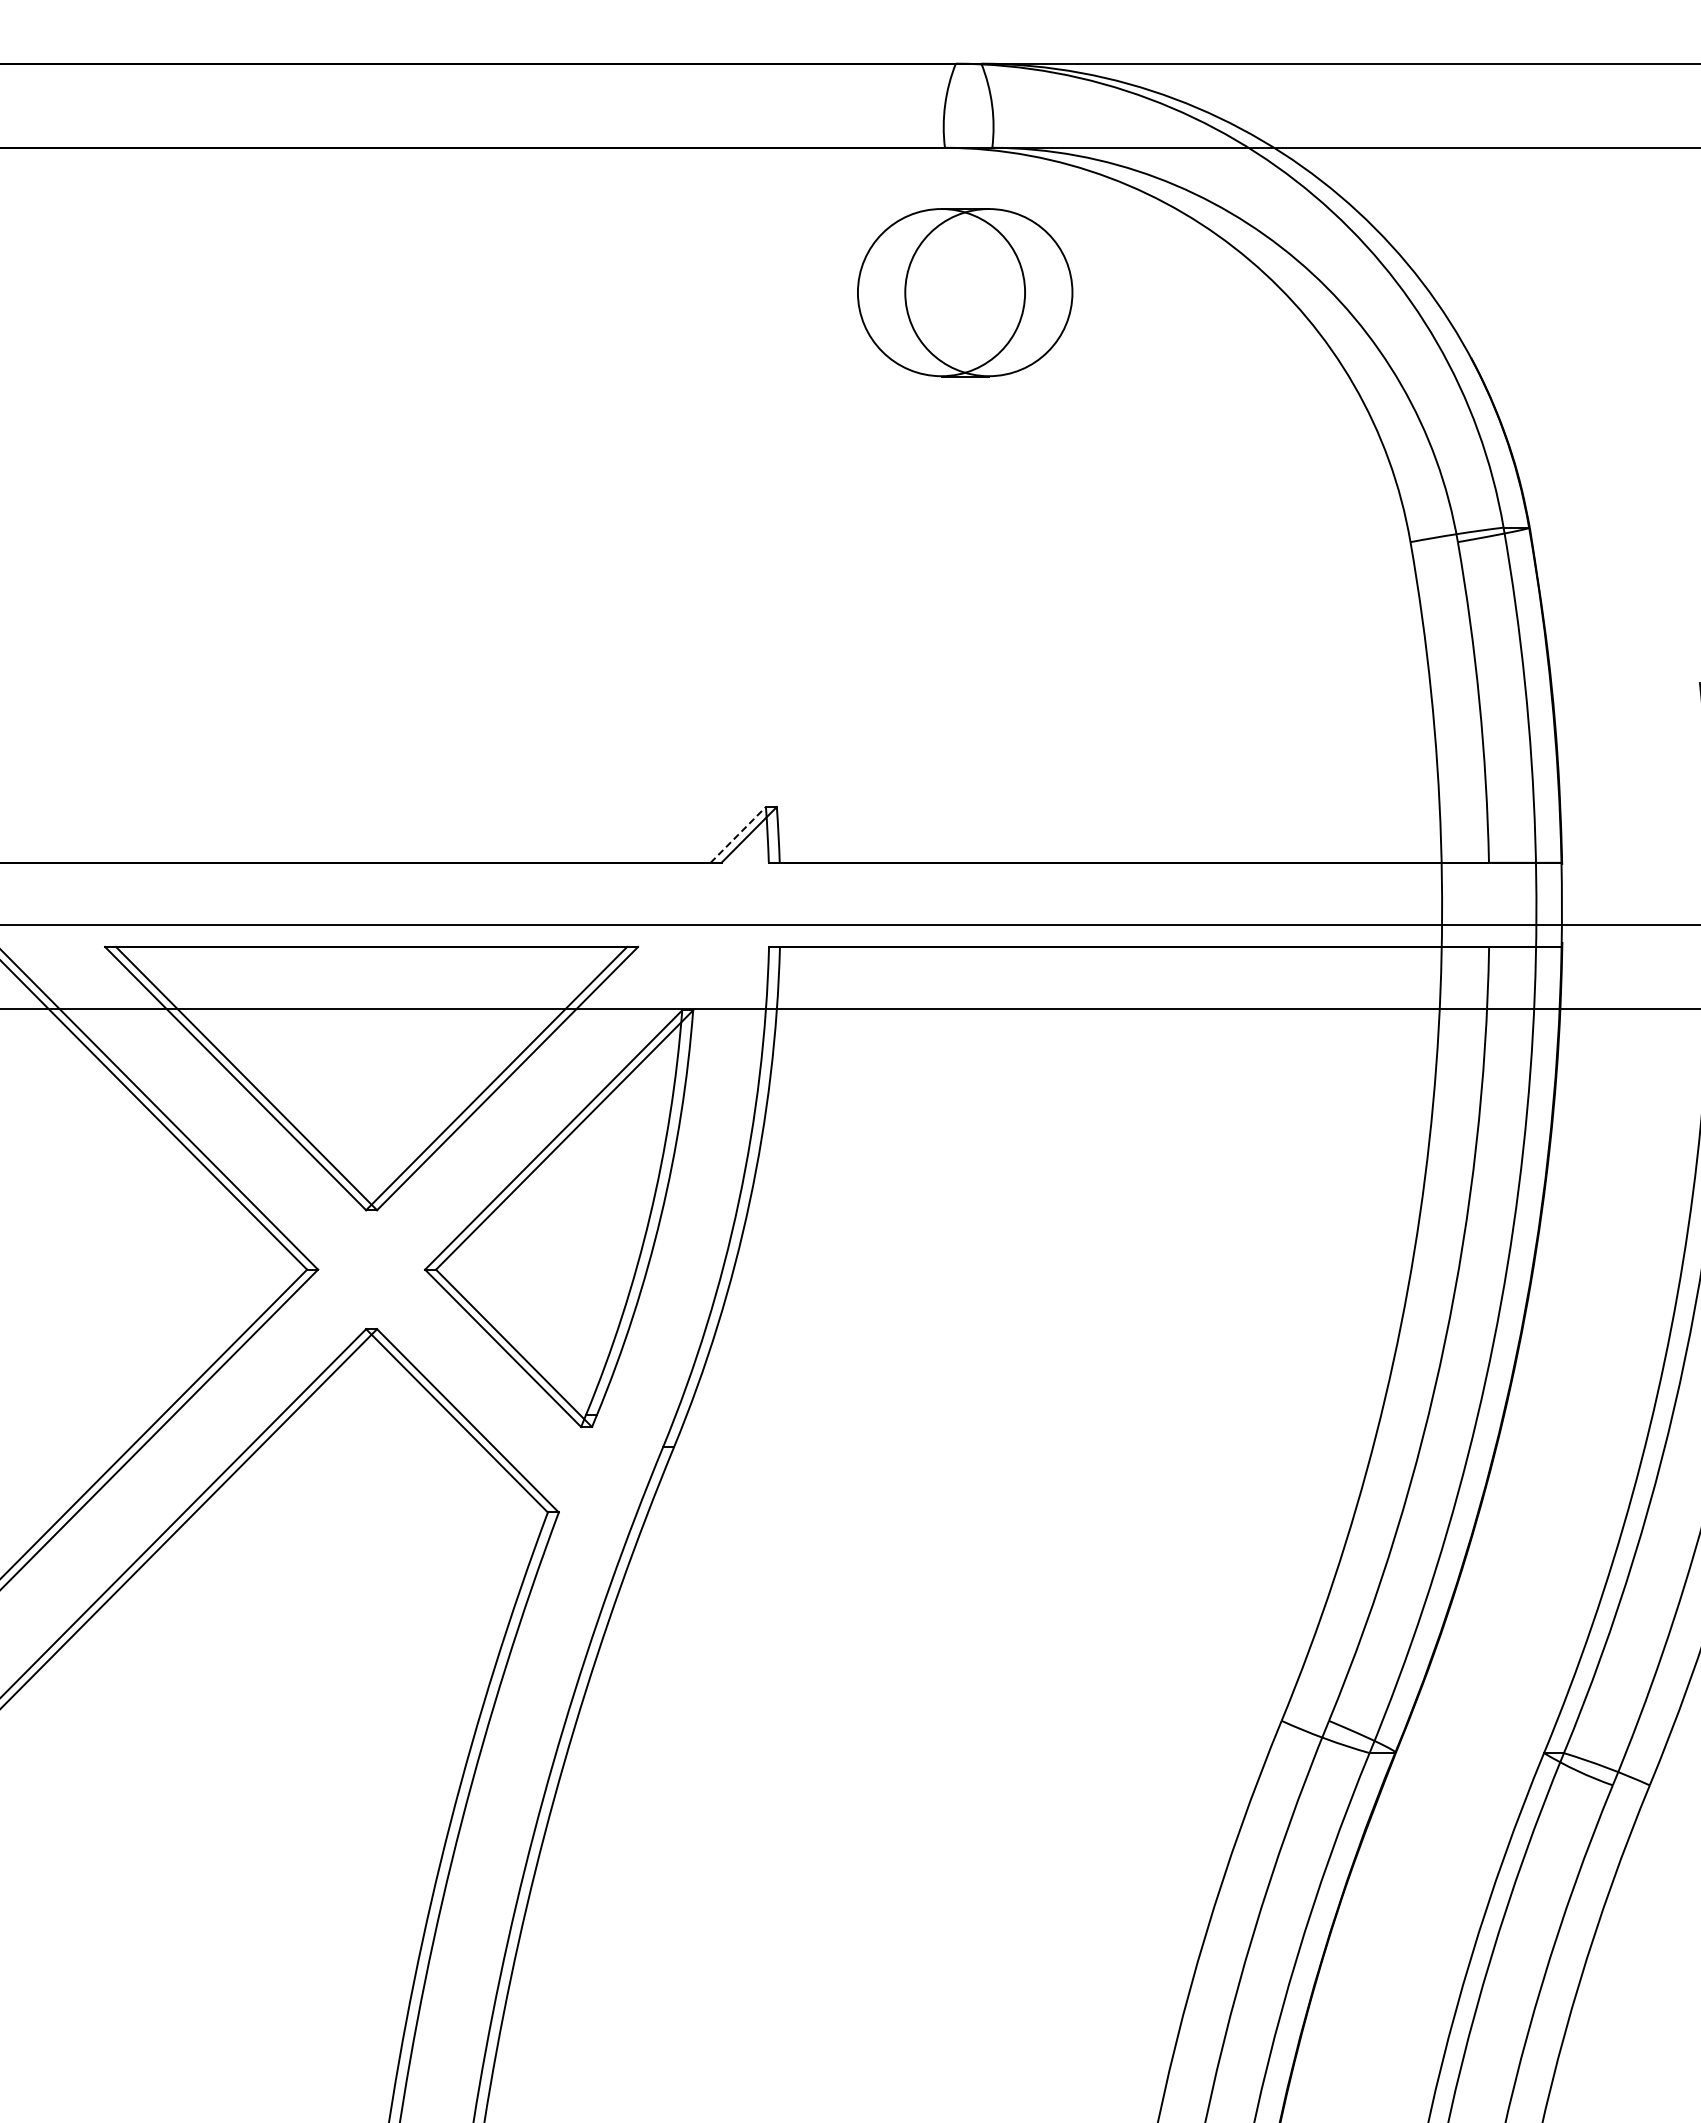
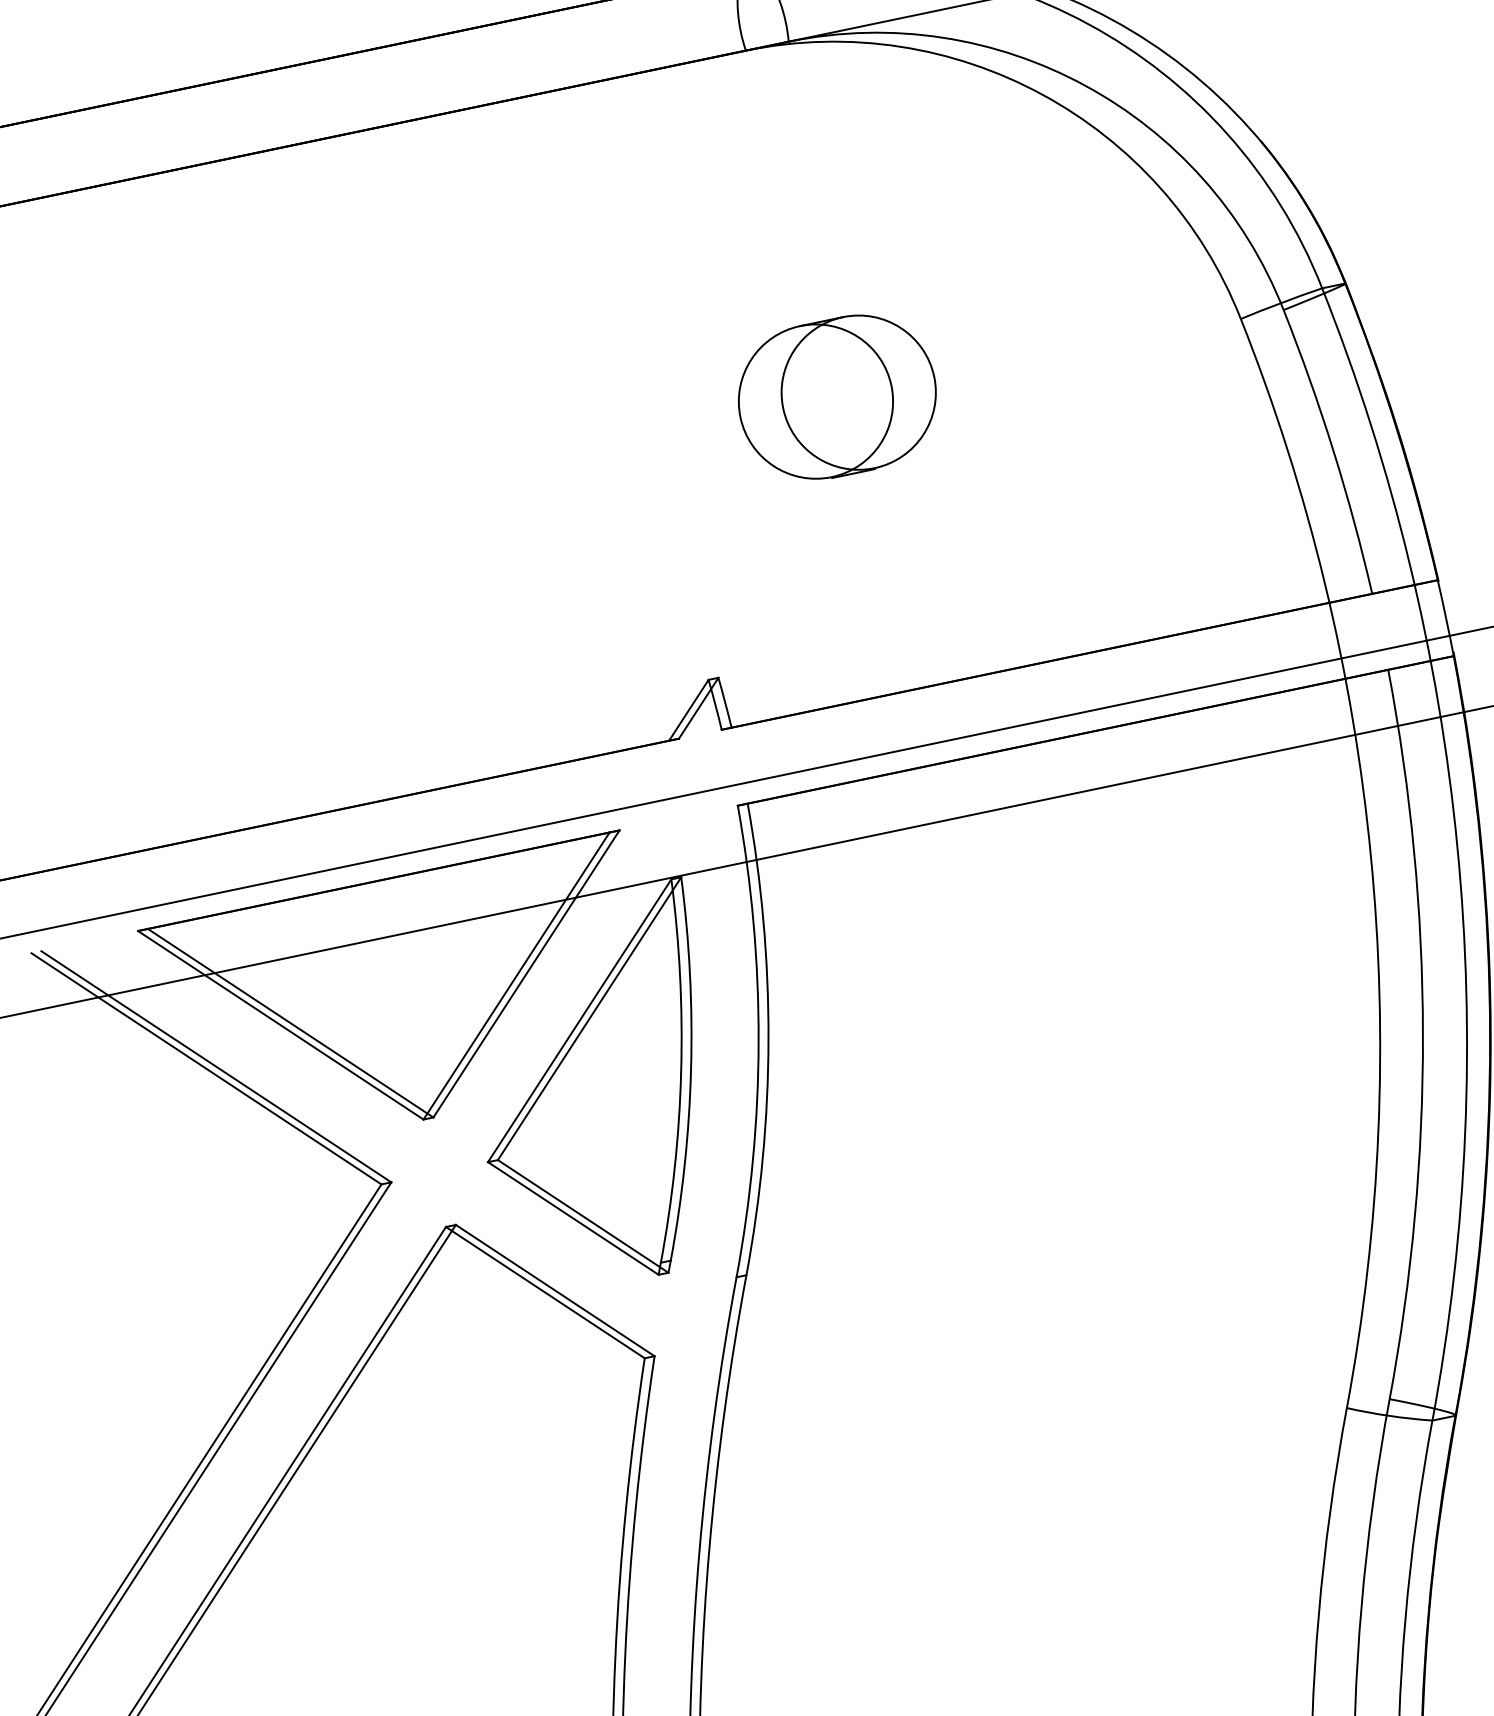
part: (965, 292) -> (837, 396), moved
line: (738, 834) -> (688, 709), dashed -> solid

